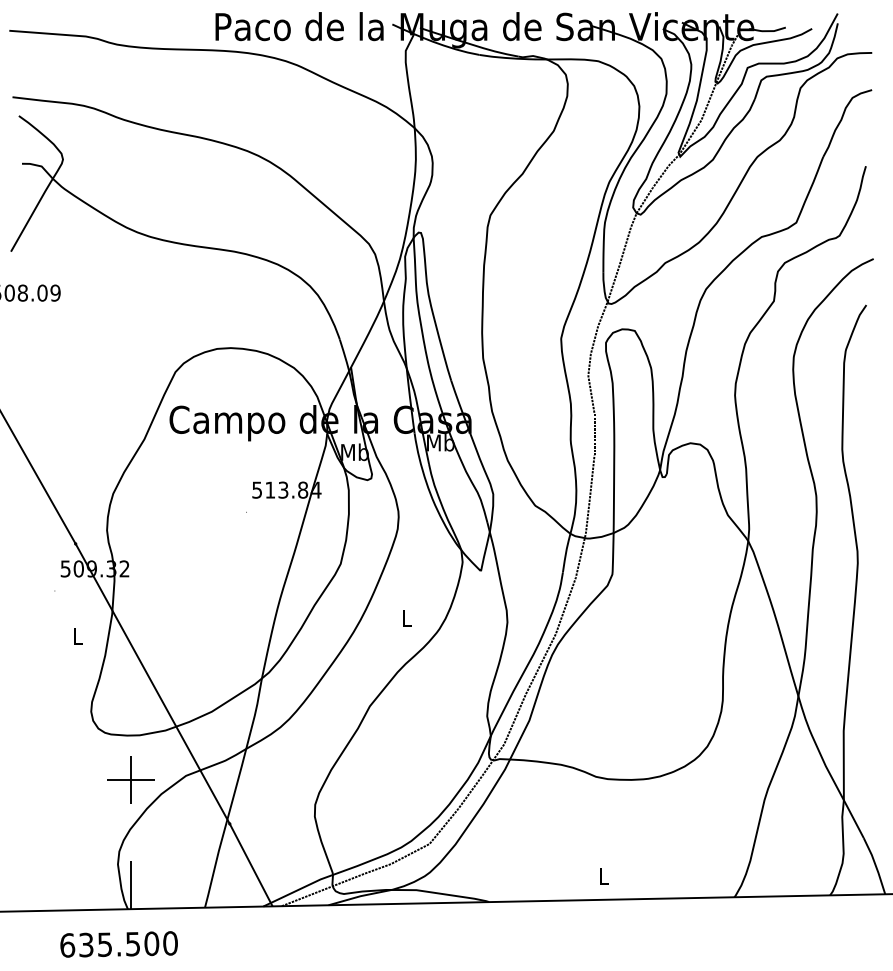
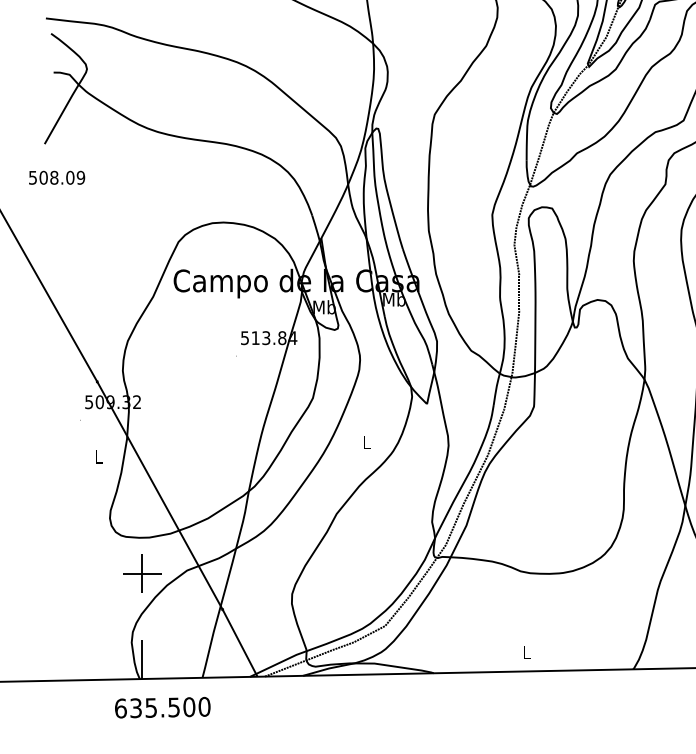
text: (118, 944) -> (162, 707), moved

